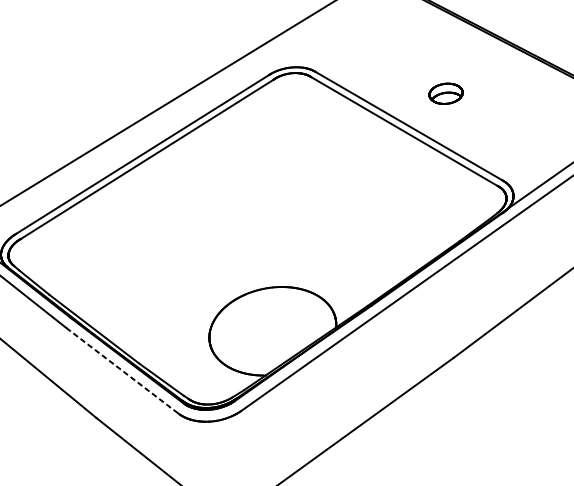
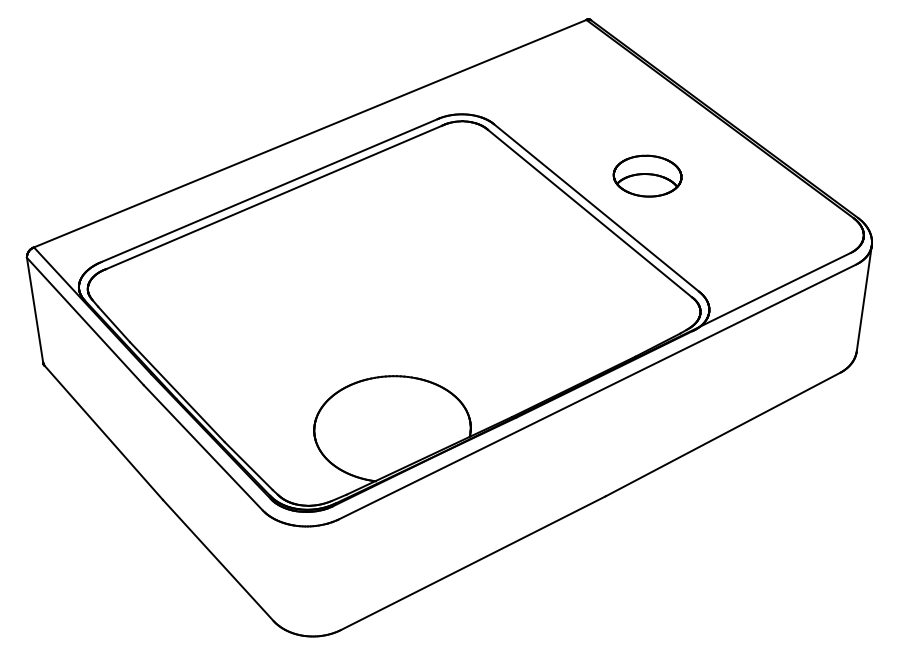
part: (445, 93) -> (647, 175), size x1.67
line: (122, 371) -> (203, 448), dashed -> solid

